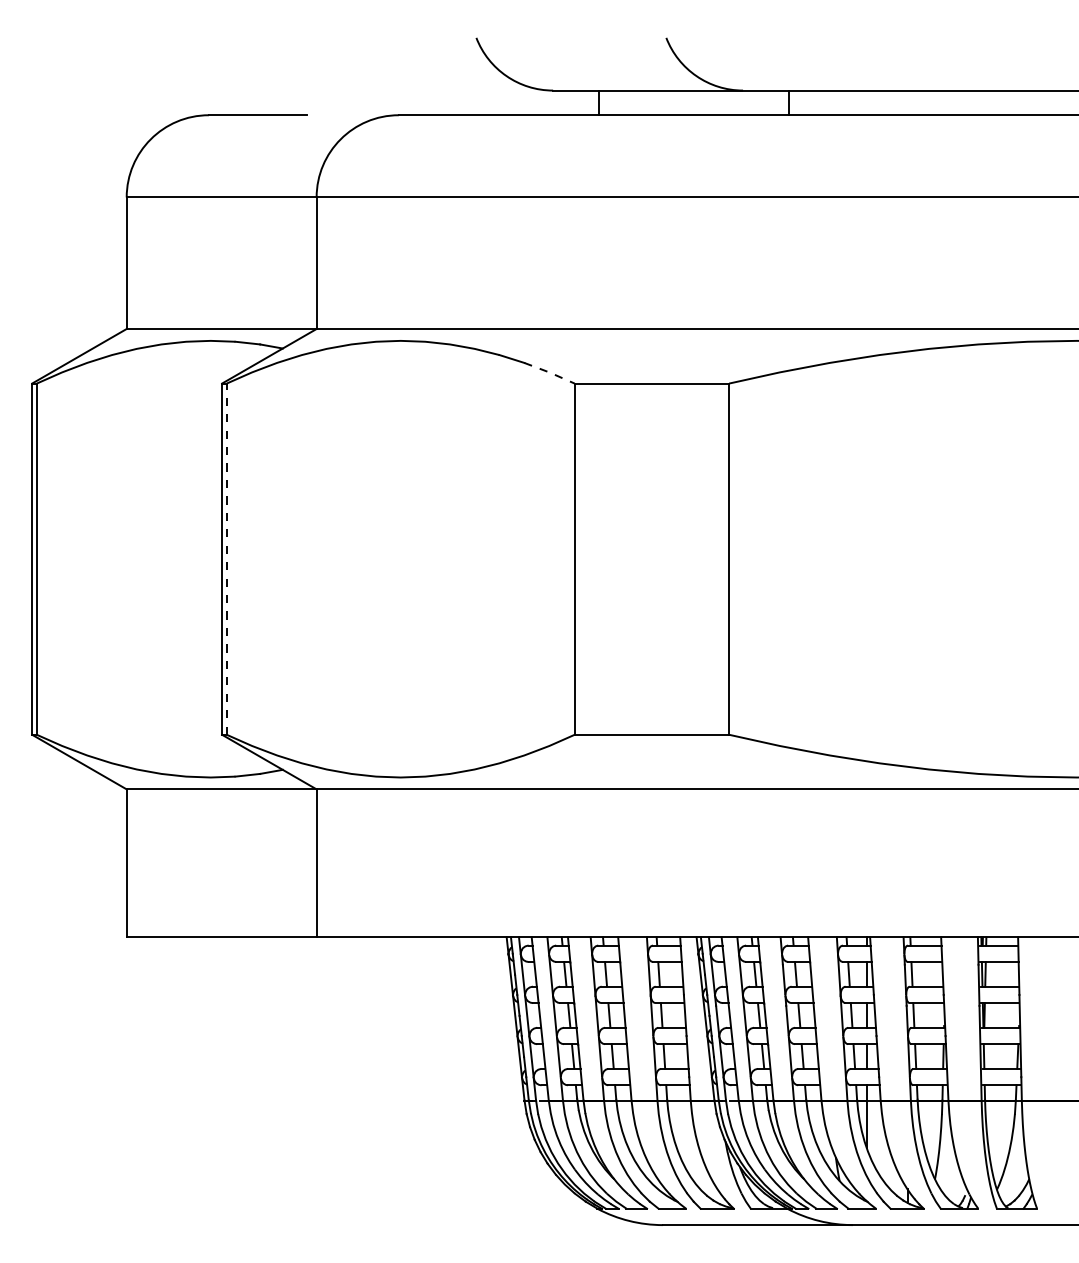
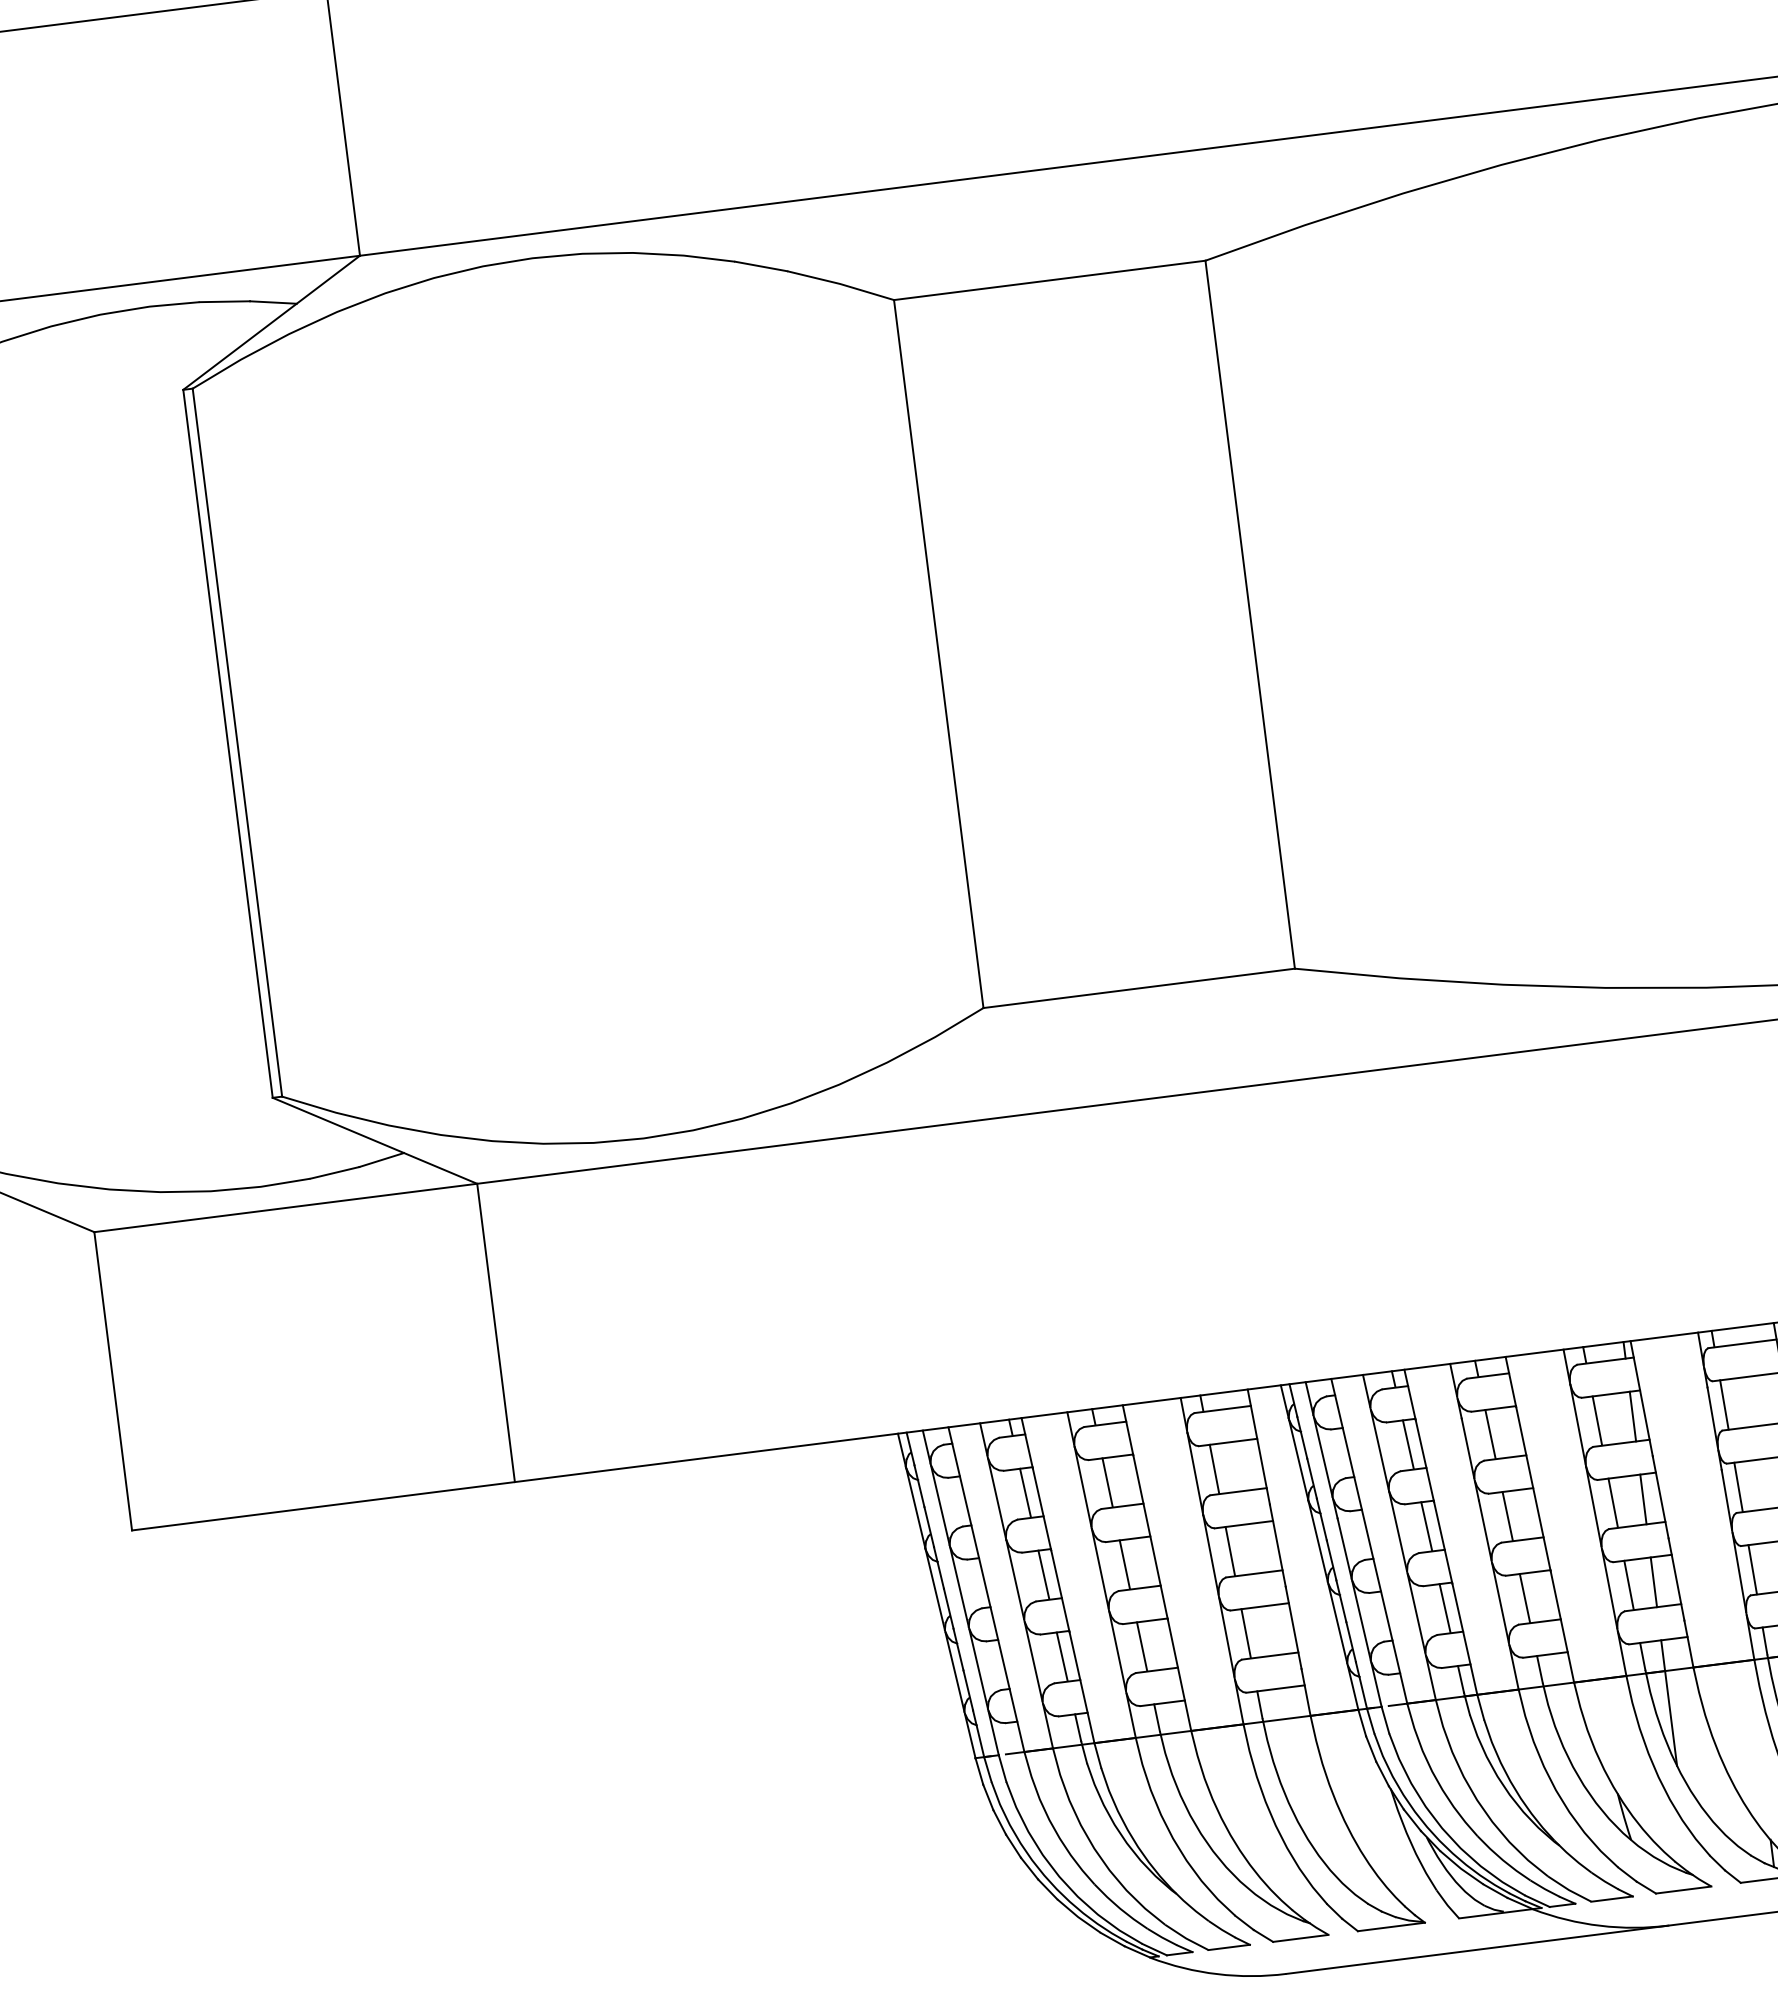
line: (549, 372) -> (840, 284), dashed -> solid
line: (226, 559) -> (236, 743), dashed -> solid

